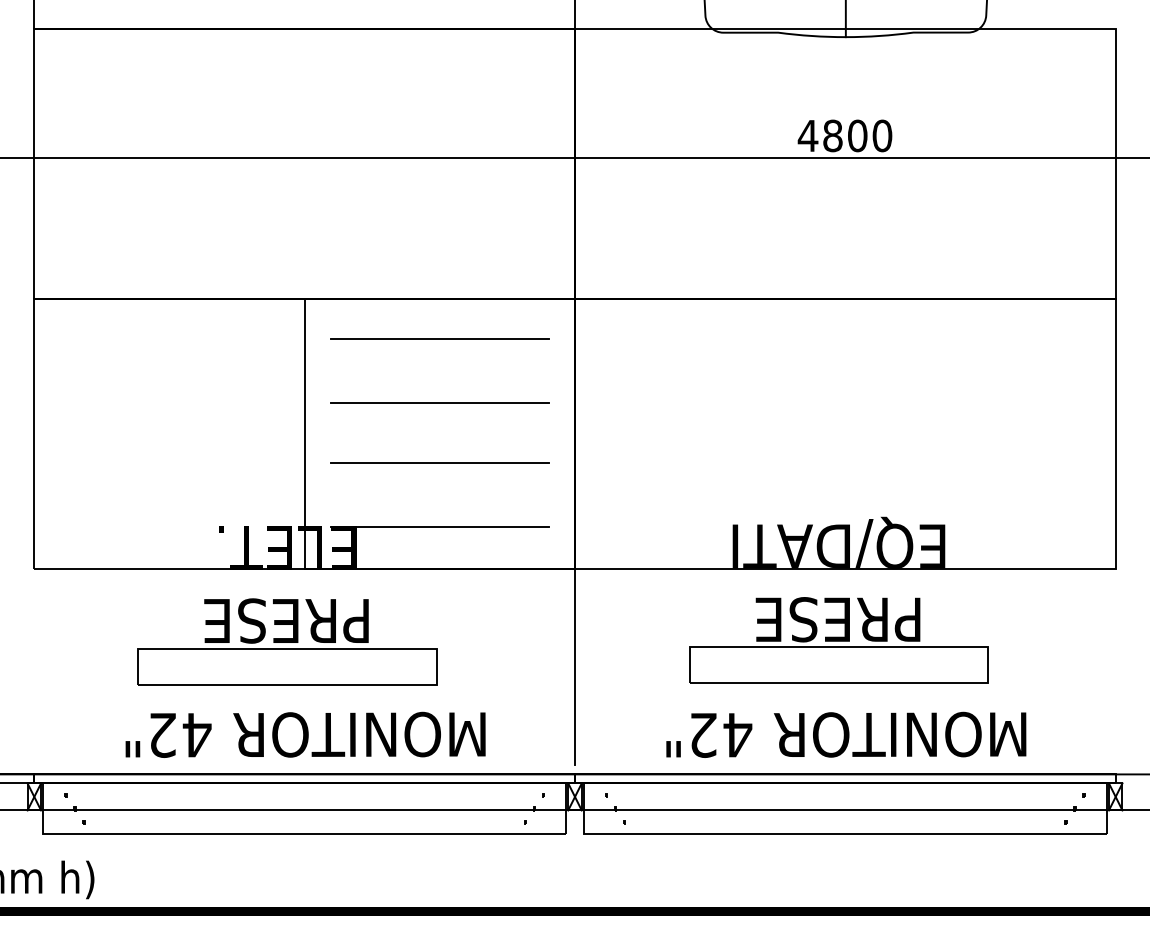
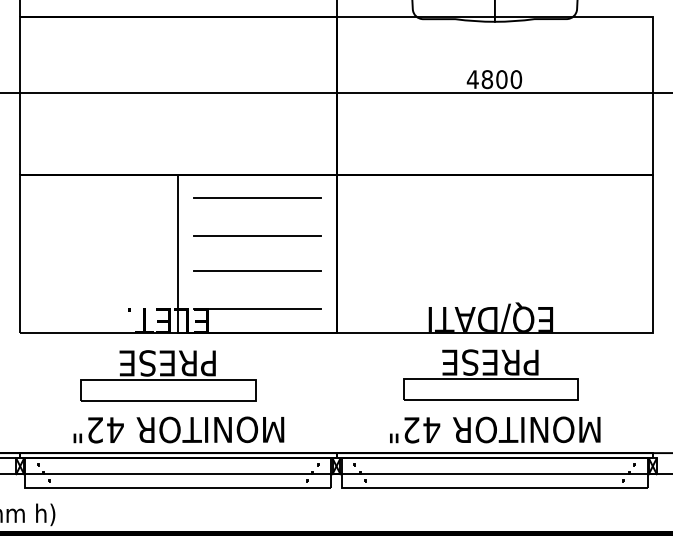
line: (575, 667) -> (336, 390), removed

